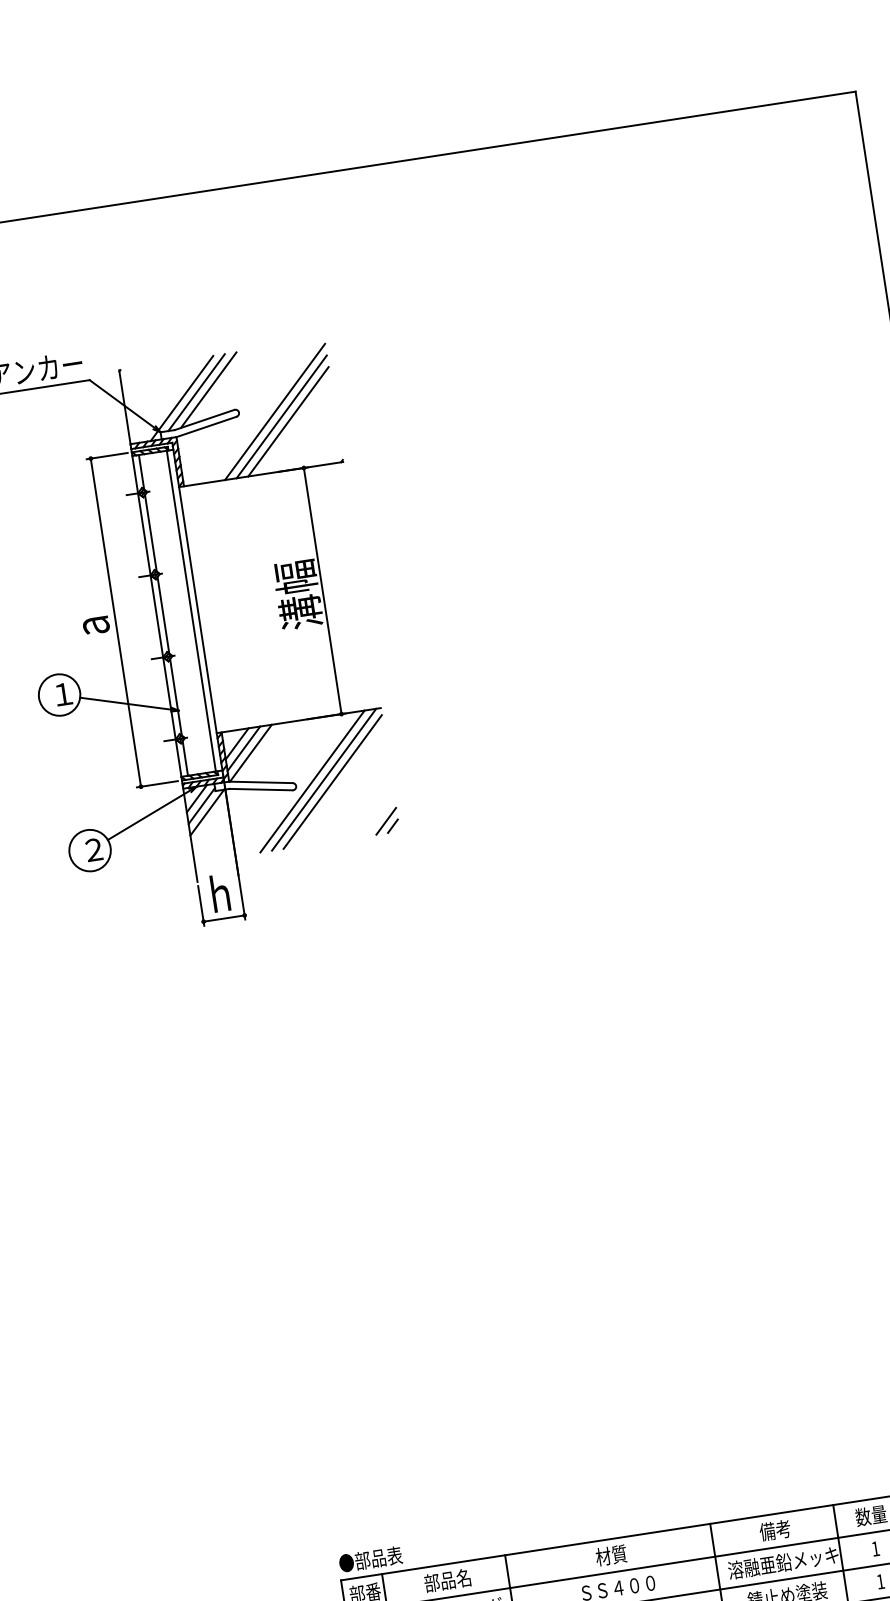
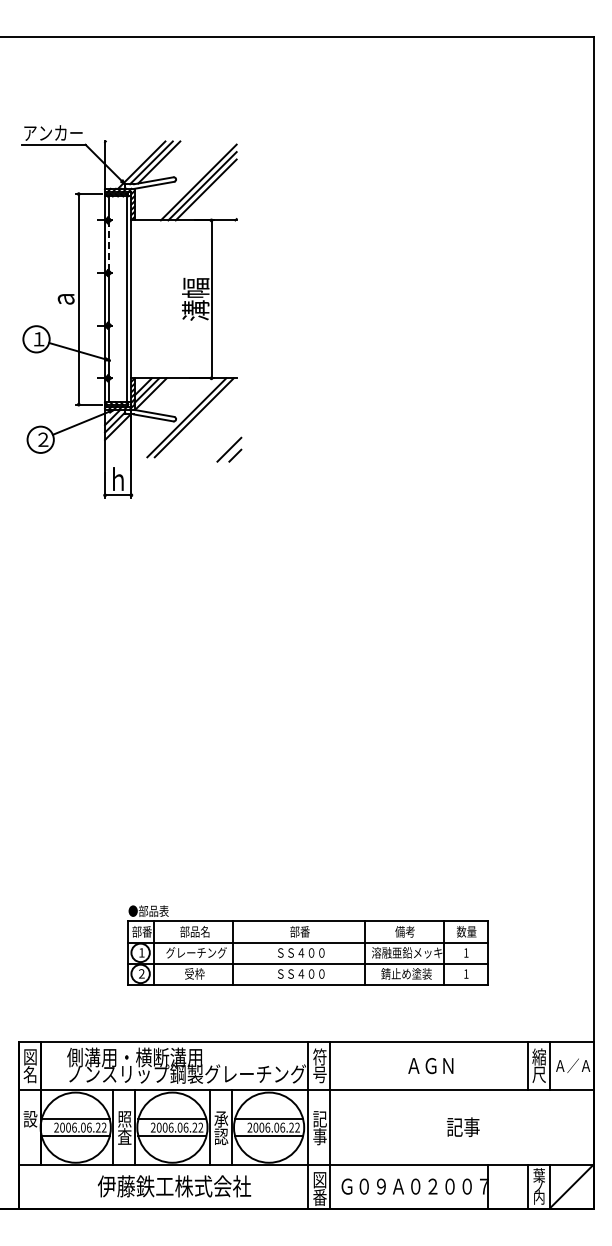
line: (151, 532) -> (109, 246), solid -> dashed
line: (332, 781) -> (199, 419), removed
part: (385, 820) -> (228, 449), size x1.6
text: (610, 1555) -> (299, 931), 材質 -> 部番

